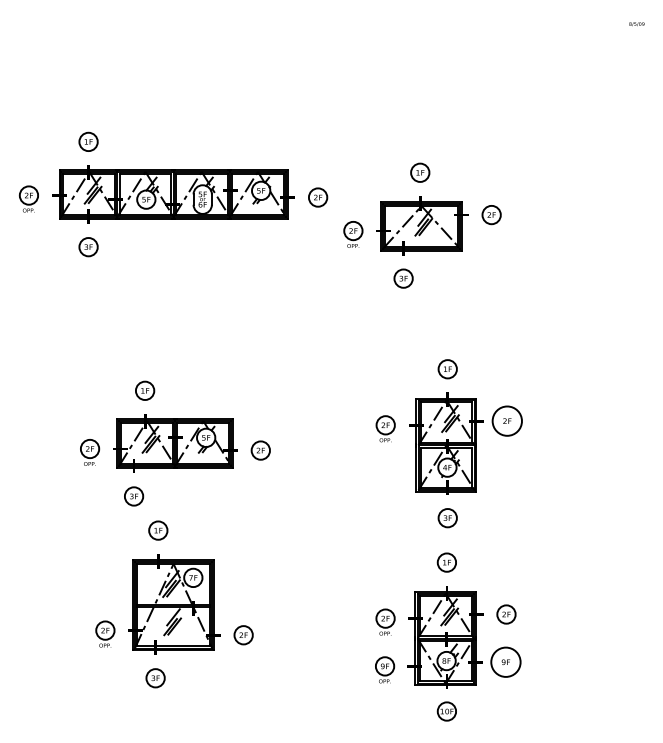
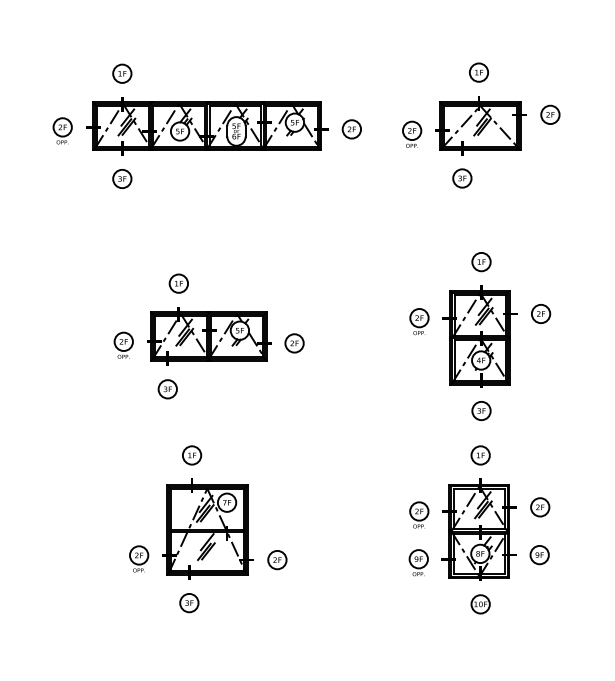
part: (173, 194) -> (207, 126), moved
part: (422, 225) -> (481, 125), moved
circle: (507, 421) -> (541, 314), size x0.62
part: (174, 604) -> (208, 529), moved
circle: (505, 662) -> (539, 555), size x0.62

